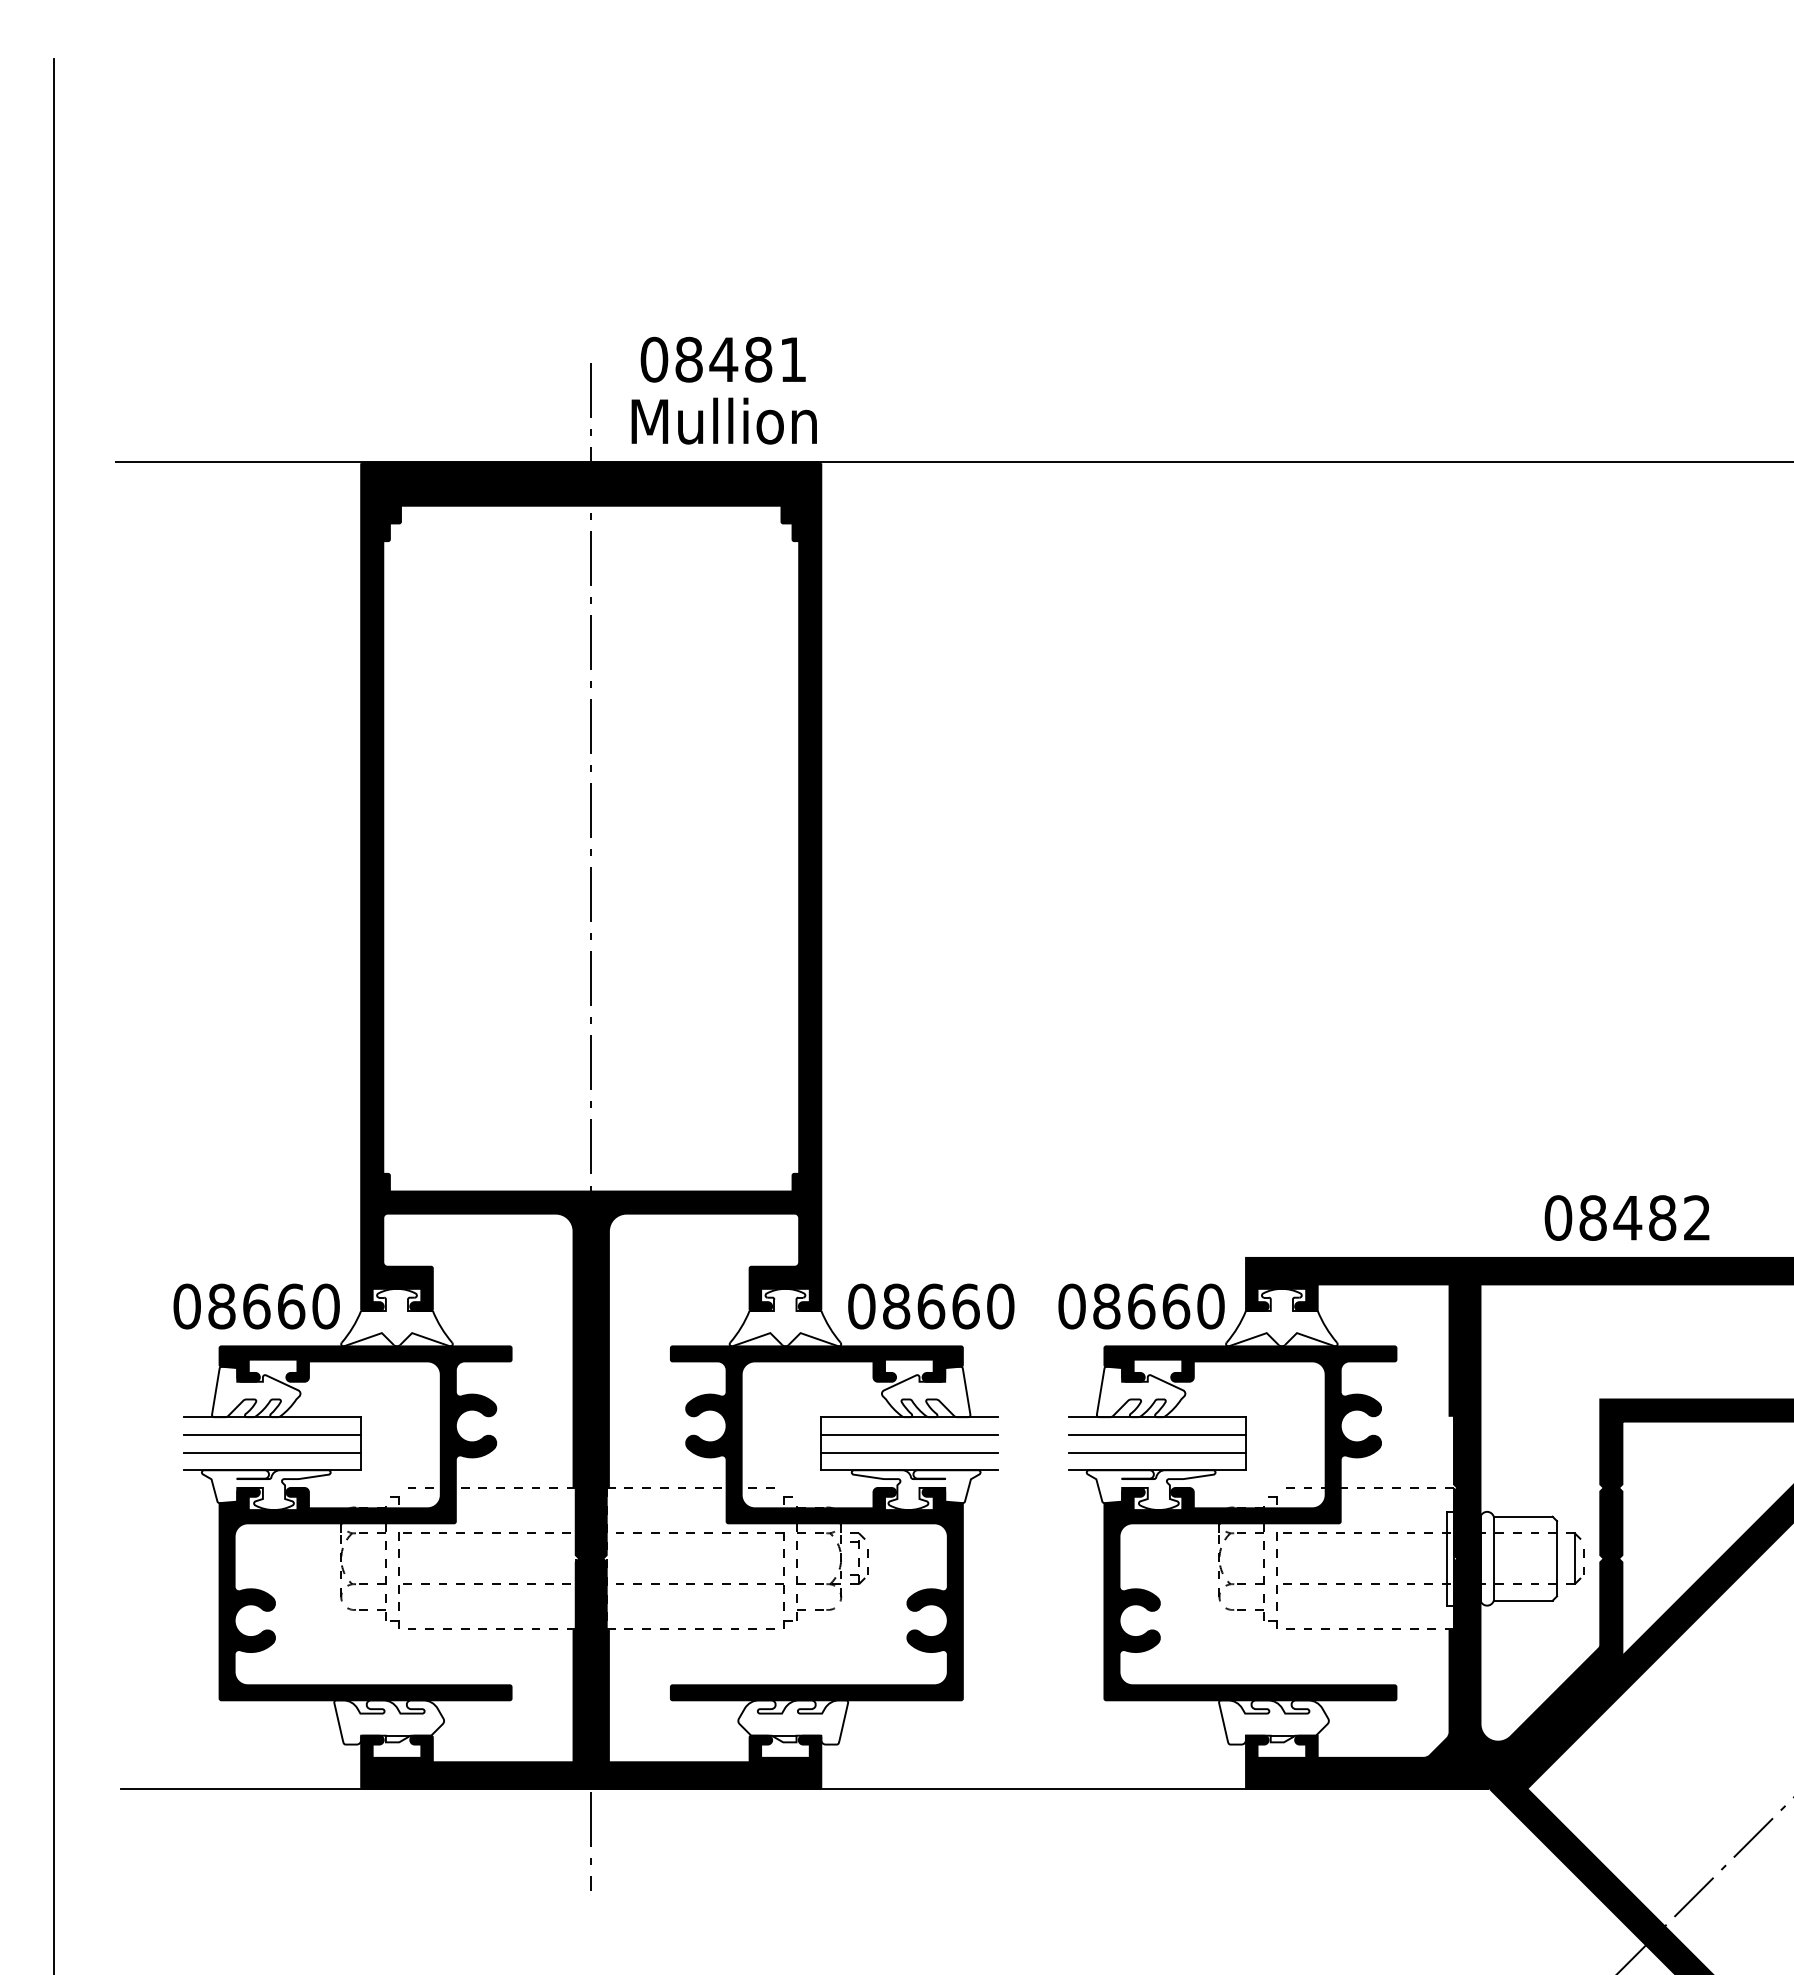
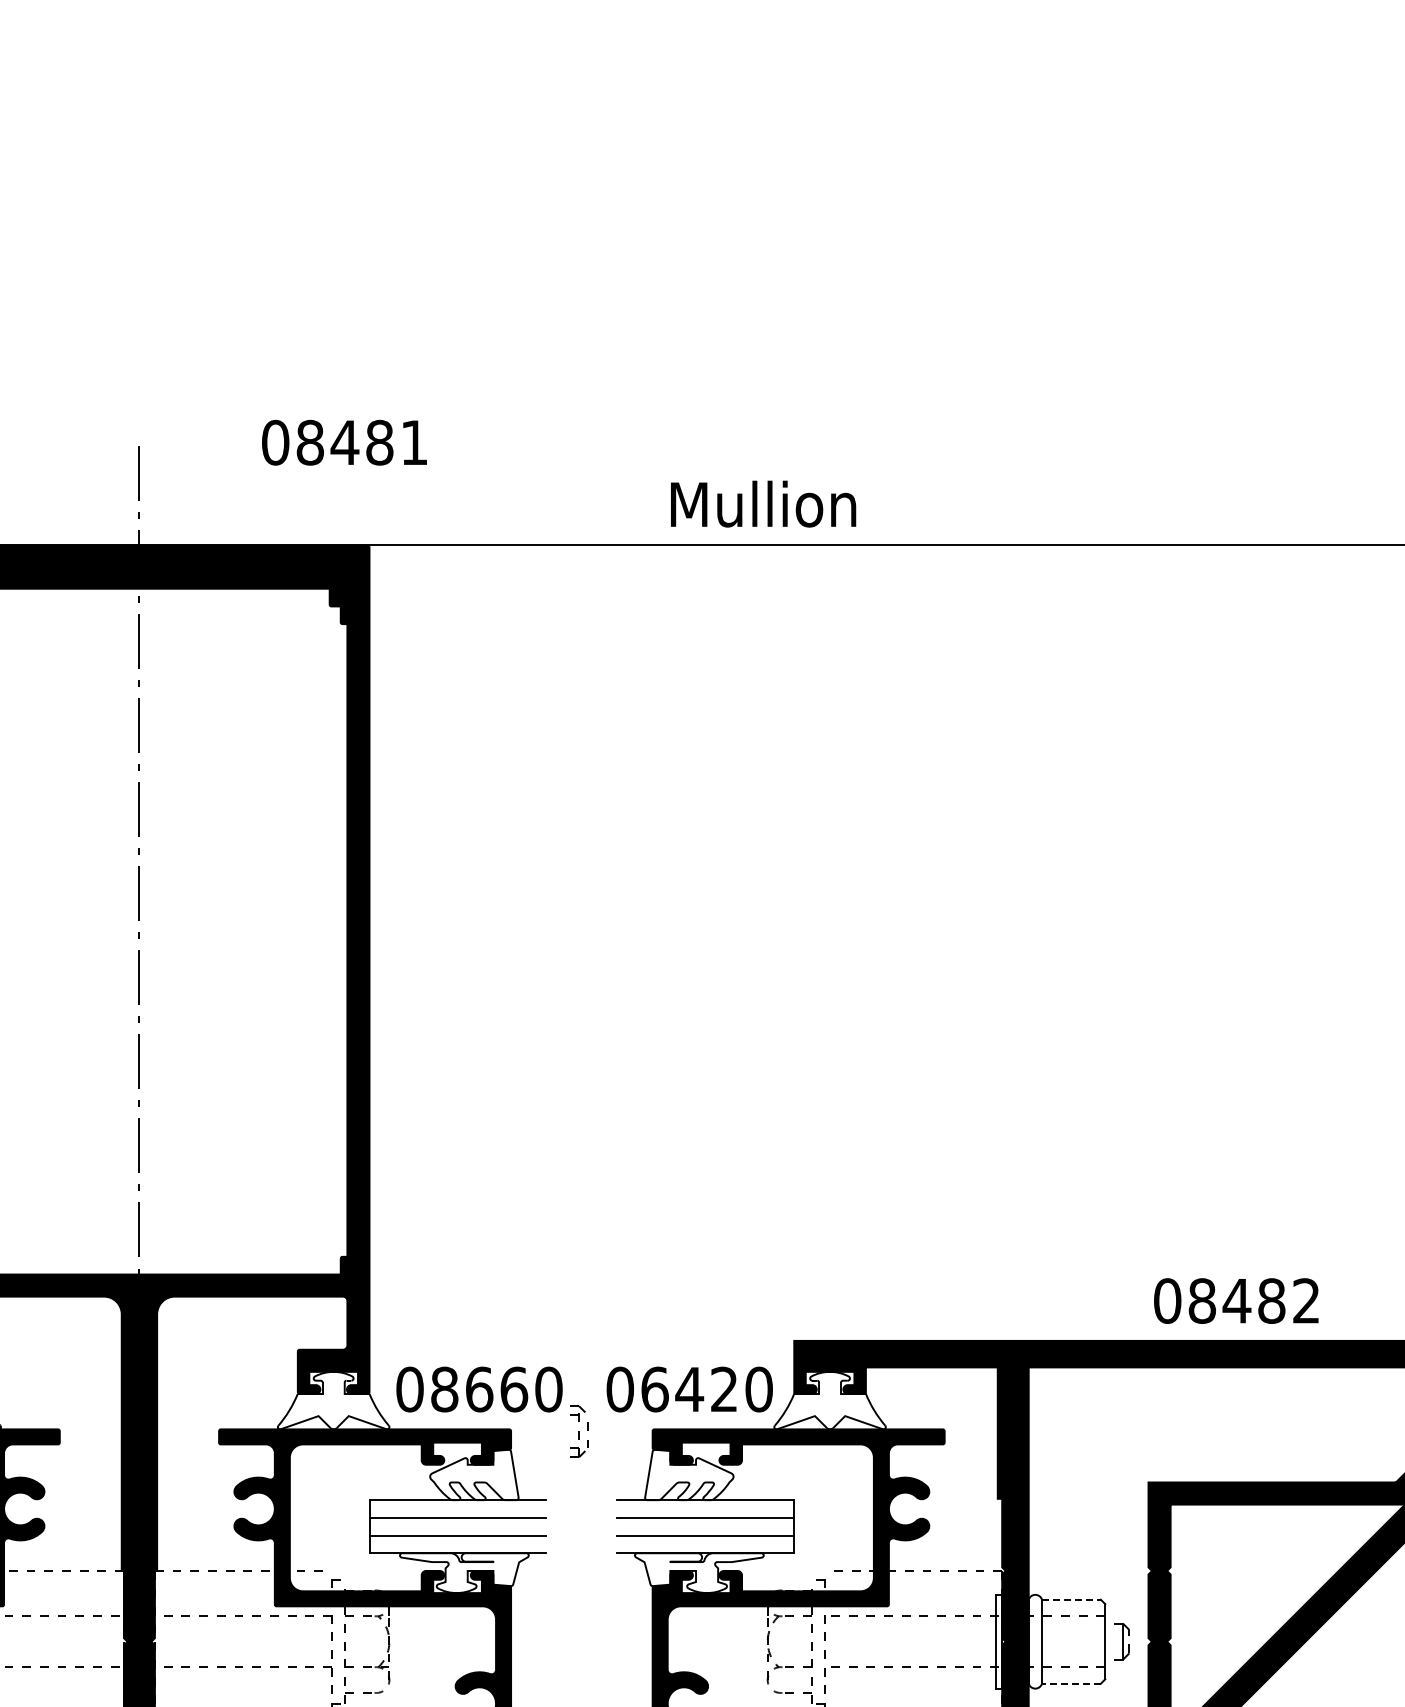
text: (722, 359) -> (343, 442), moved
text: (723, 420) -> (762, 503), moved
text: (1626, 1217) -> (1235, 1300), moved
text: (1141, 1306) -> (689, 1389), 08660 -> 06420
line: (1523, 1516) -> (1071, 1599), solid -> dashed
part: (859, 1558) -> (579, 1431), moved
part: (1575, 1558) -> (1123, 1641), size x0.7
line: (1522, 1600) -> (1070, 1683), solid -> dashed

